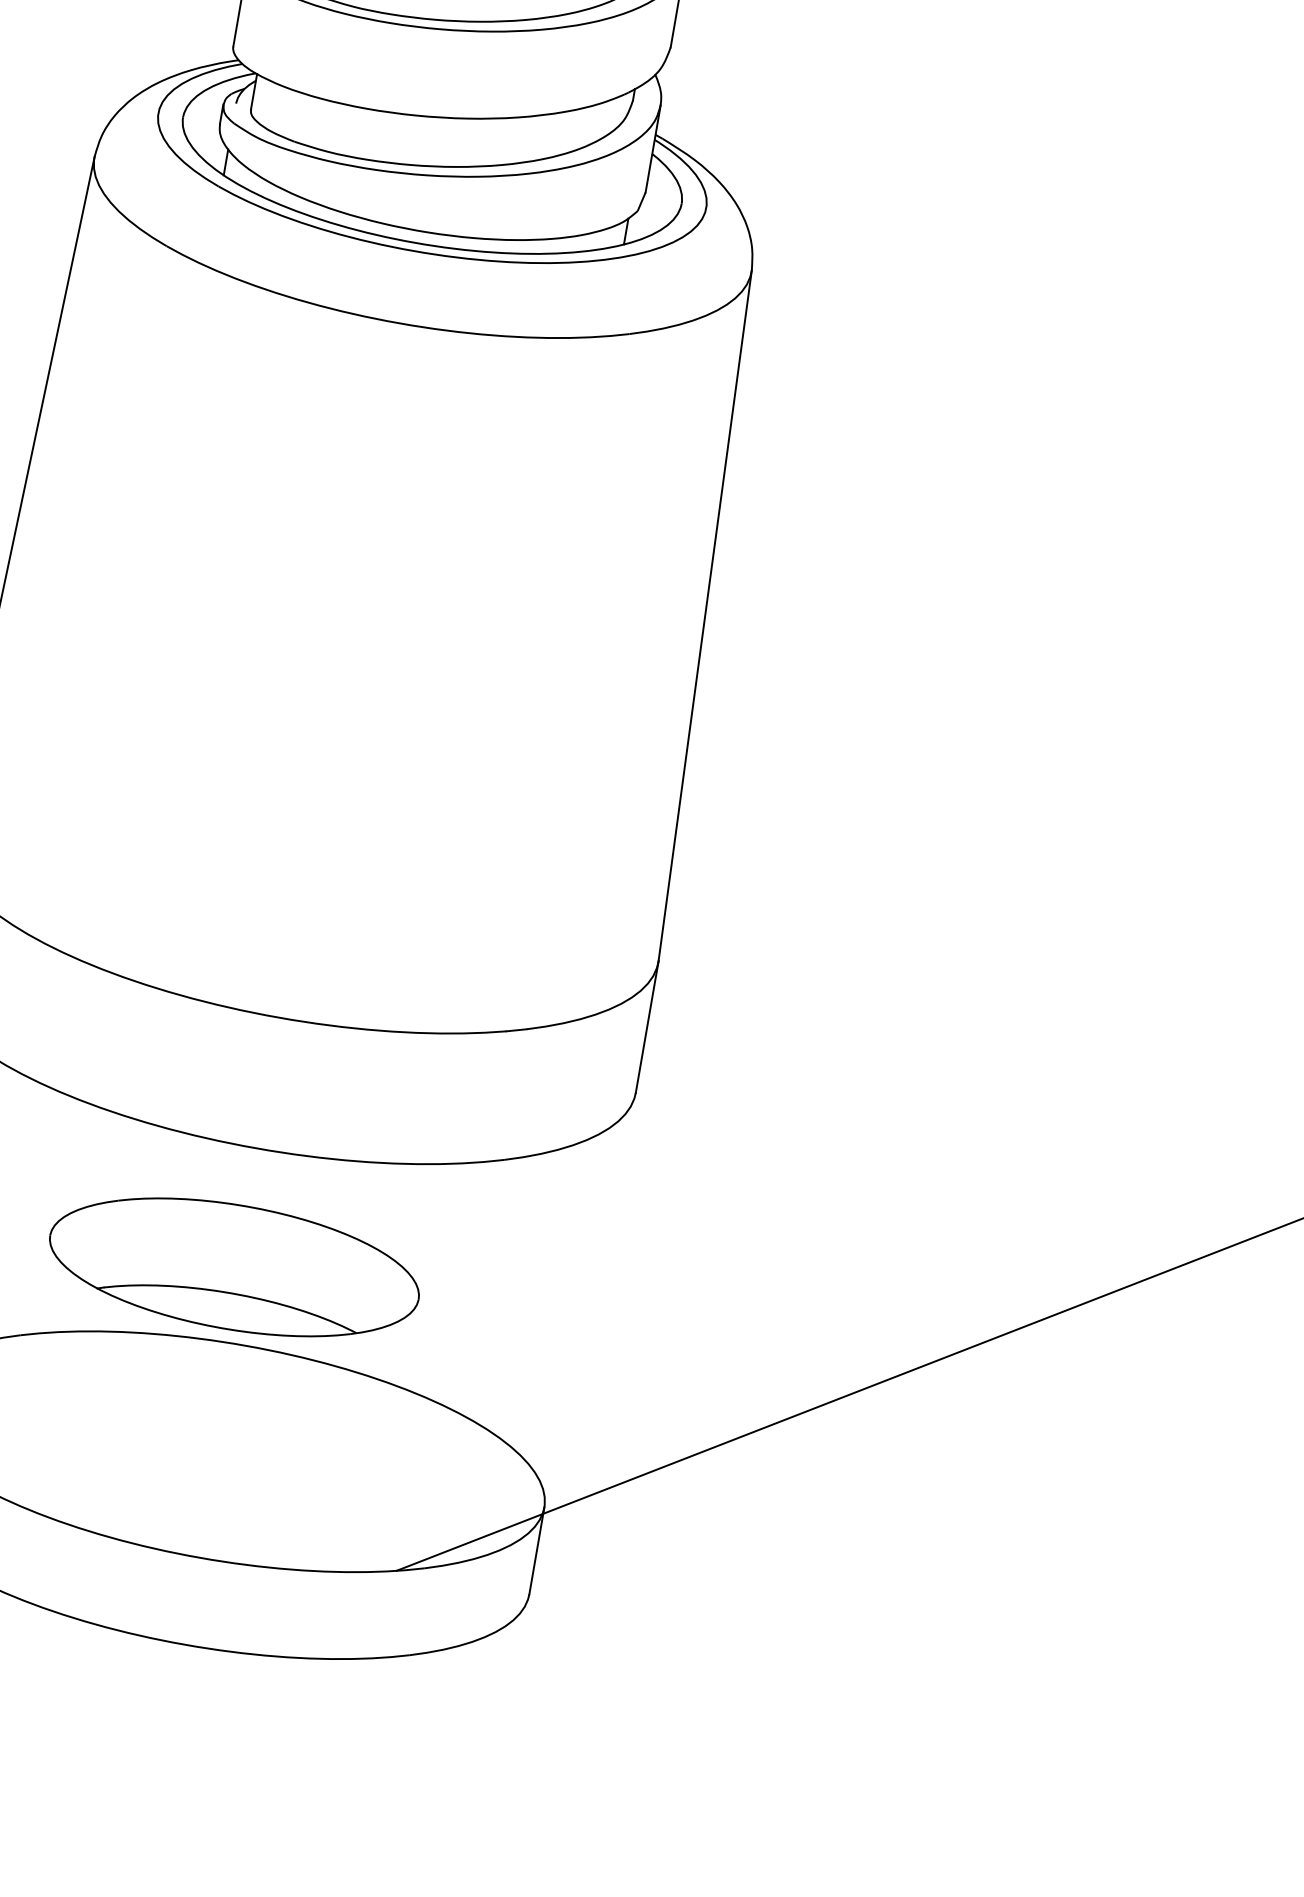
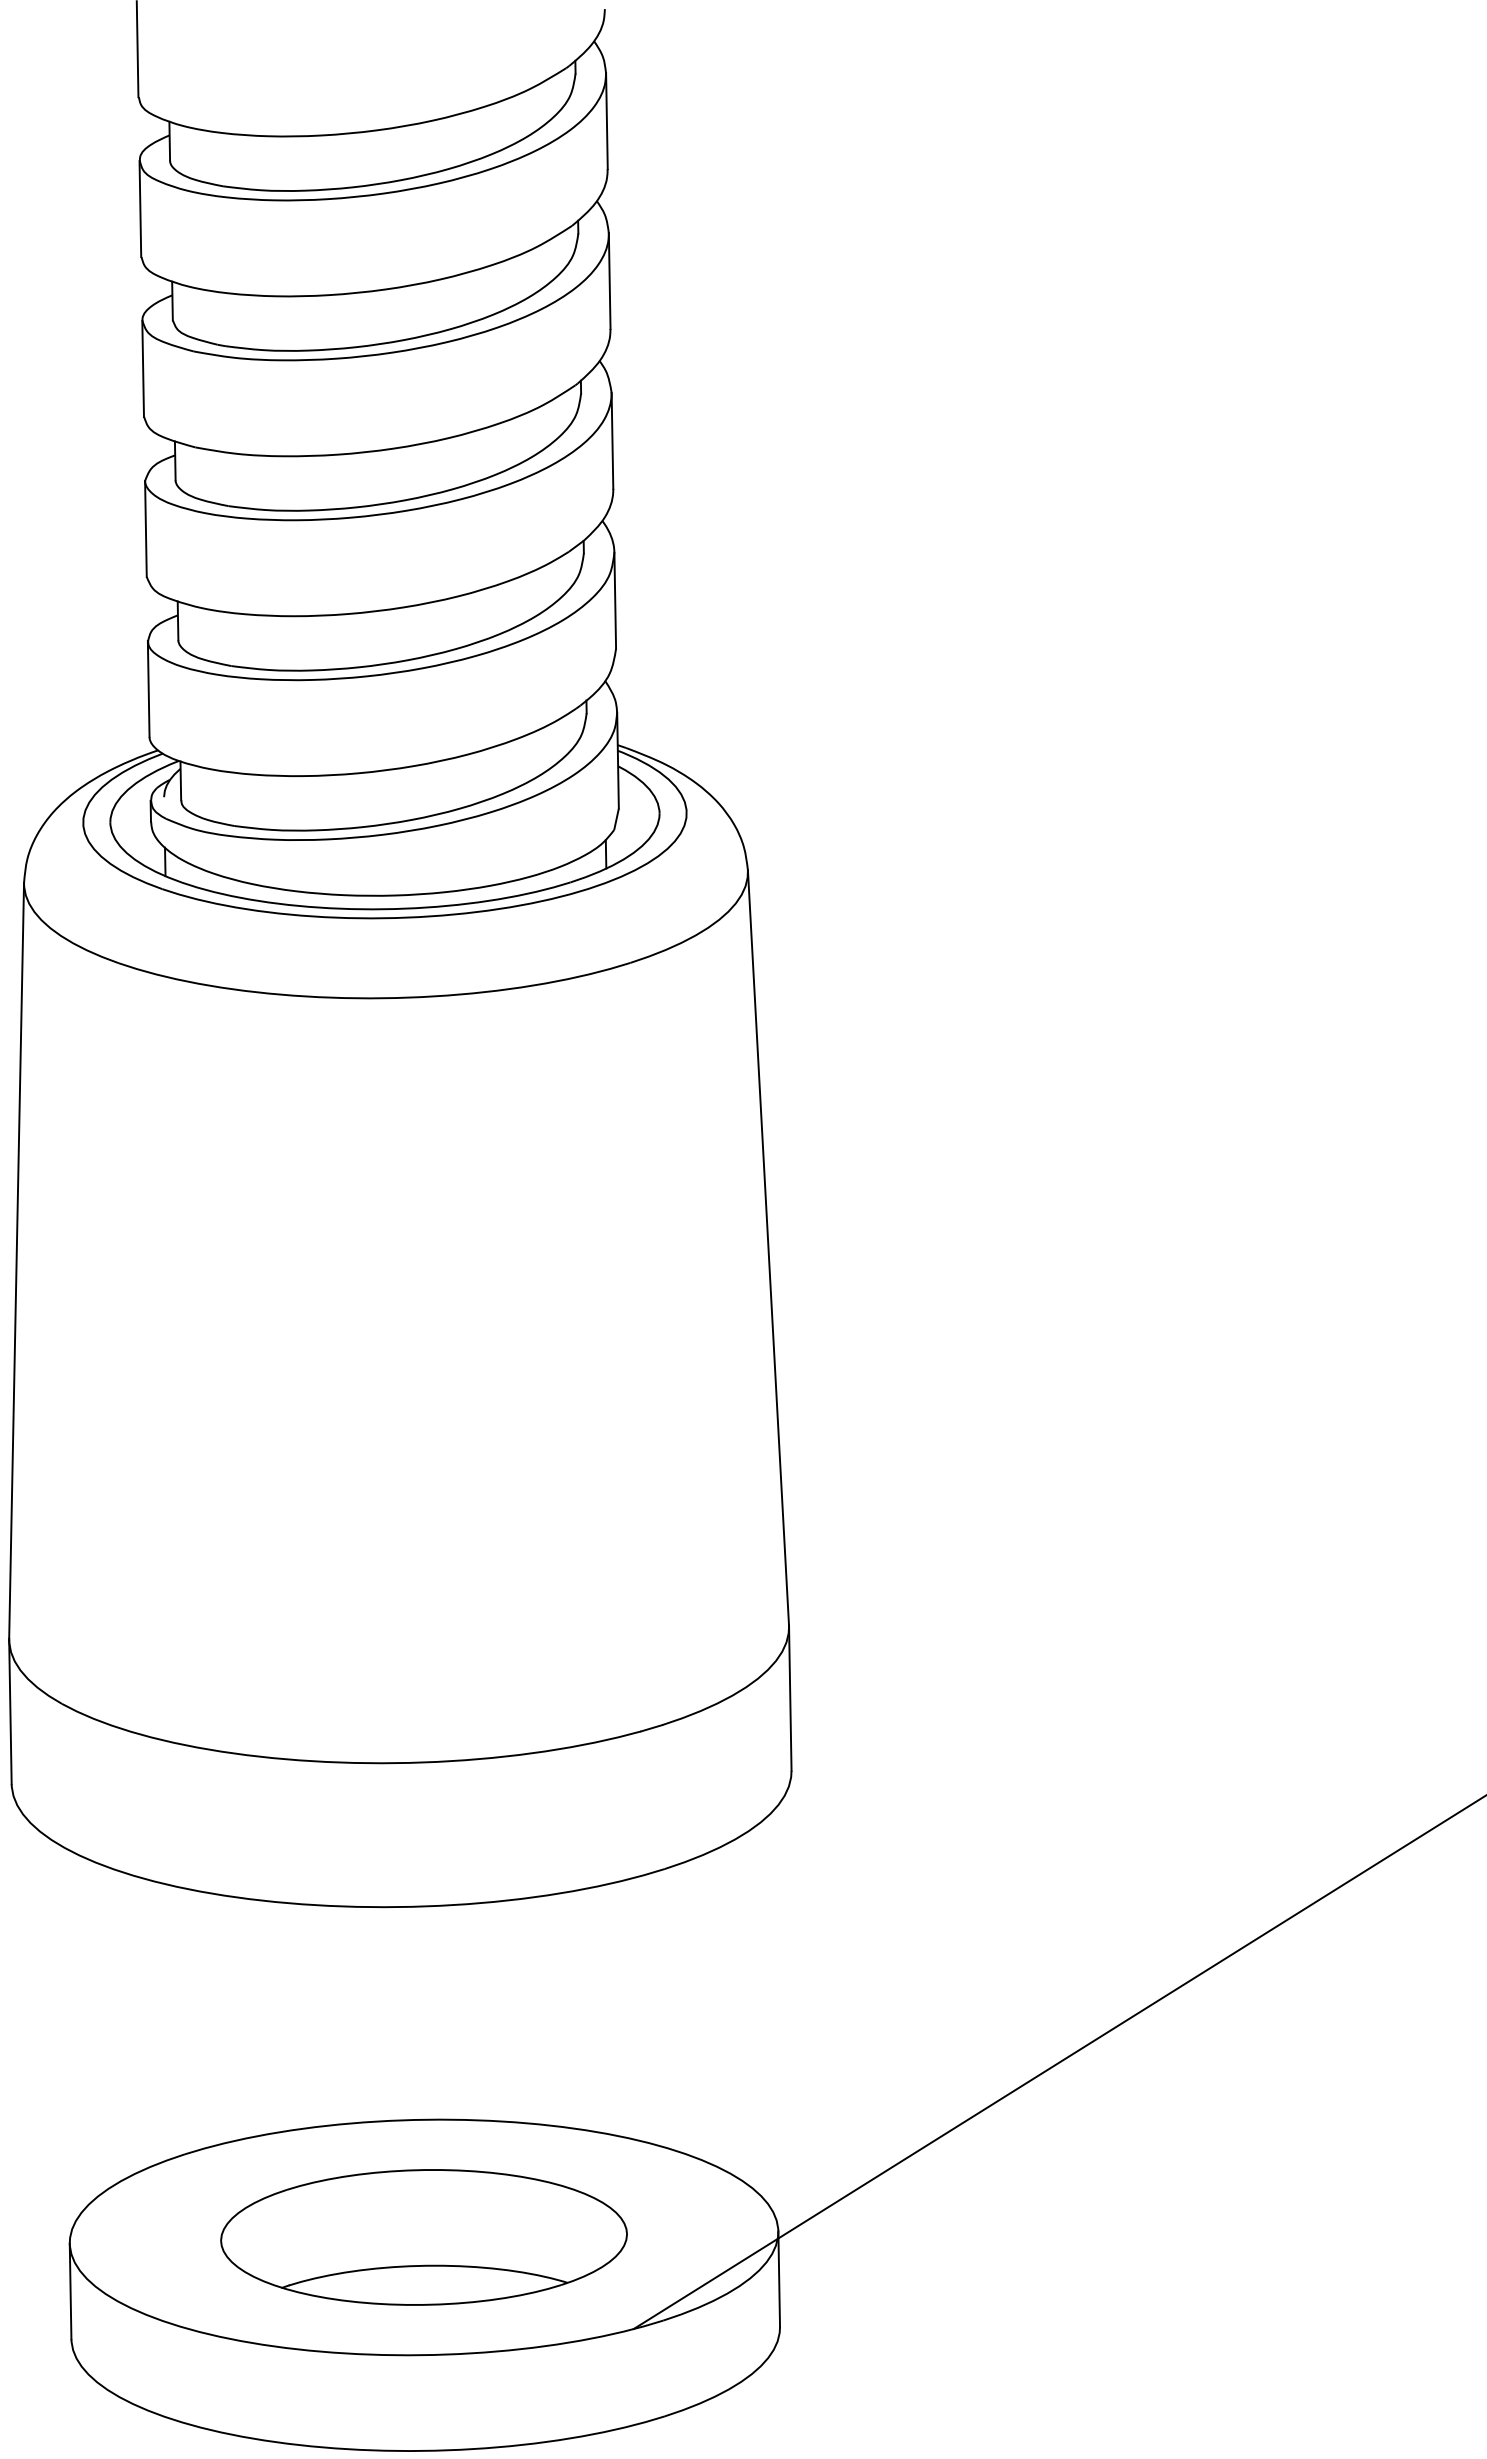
part: (233, 1267) -> (423, 2237), moved

